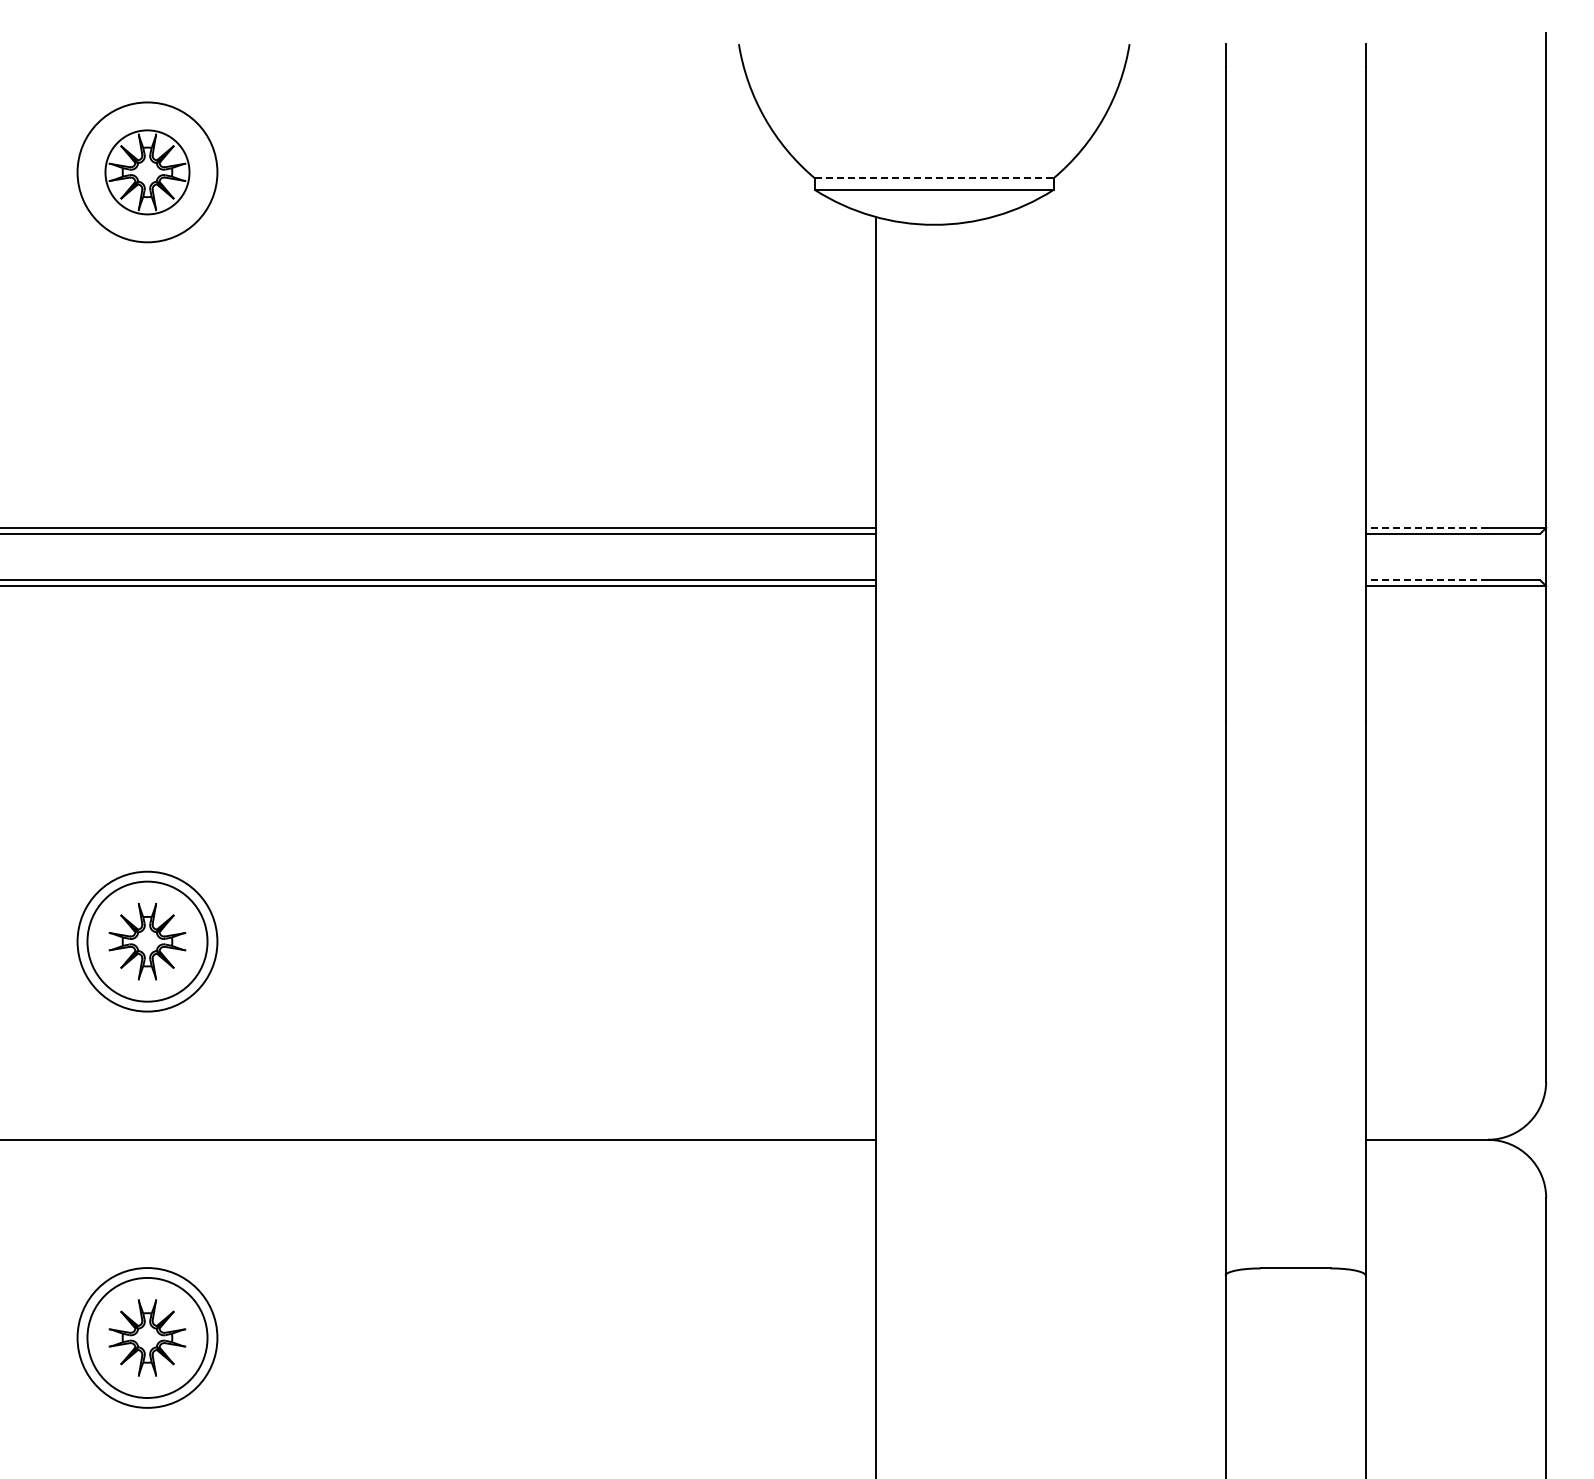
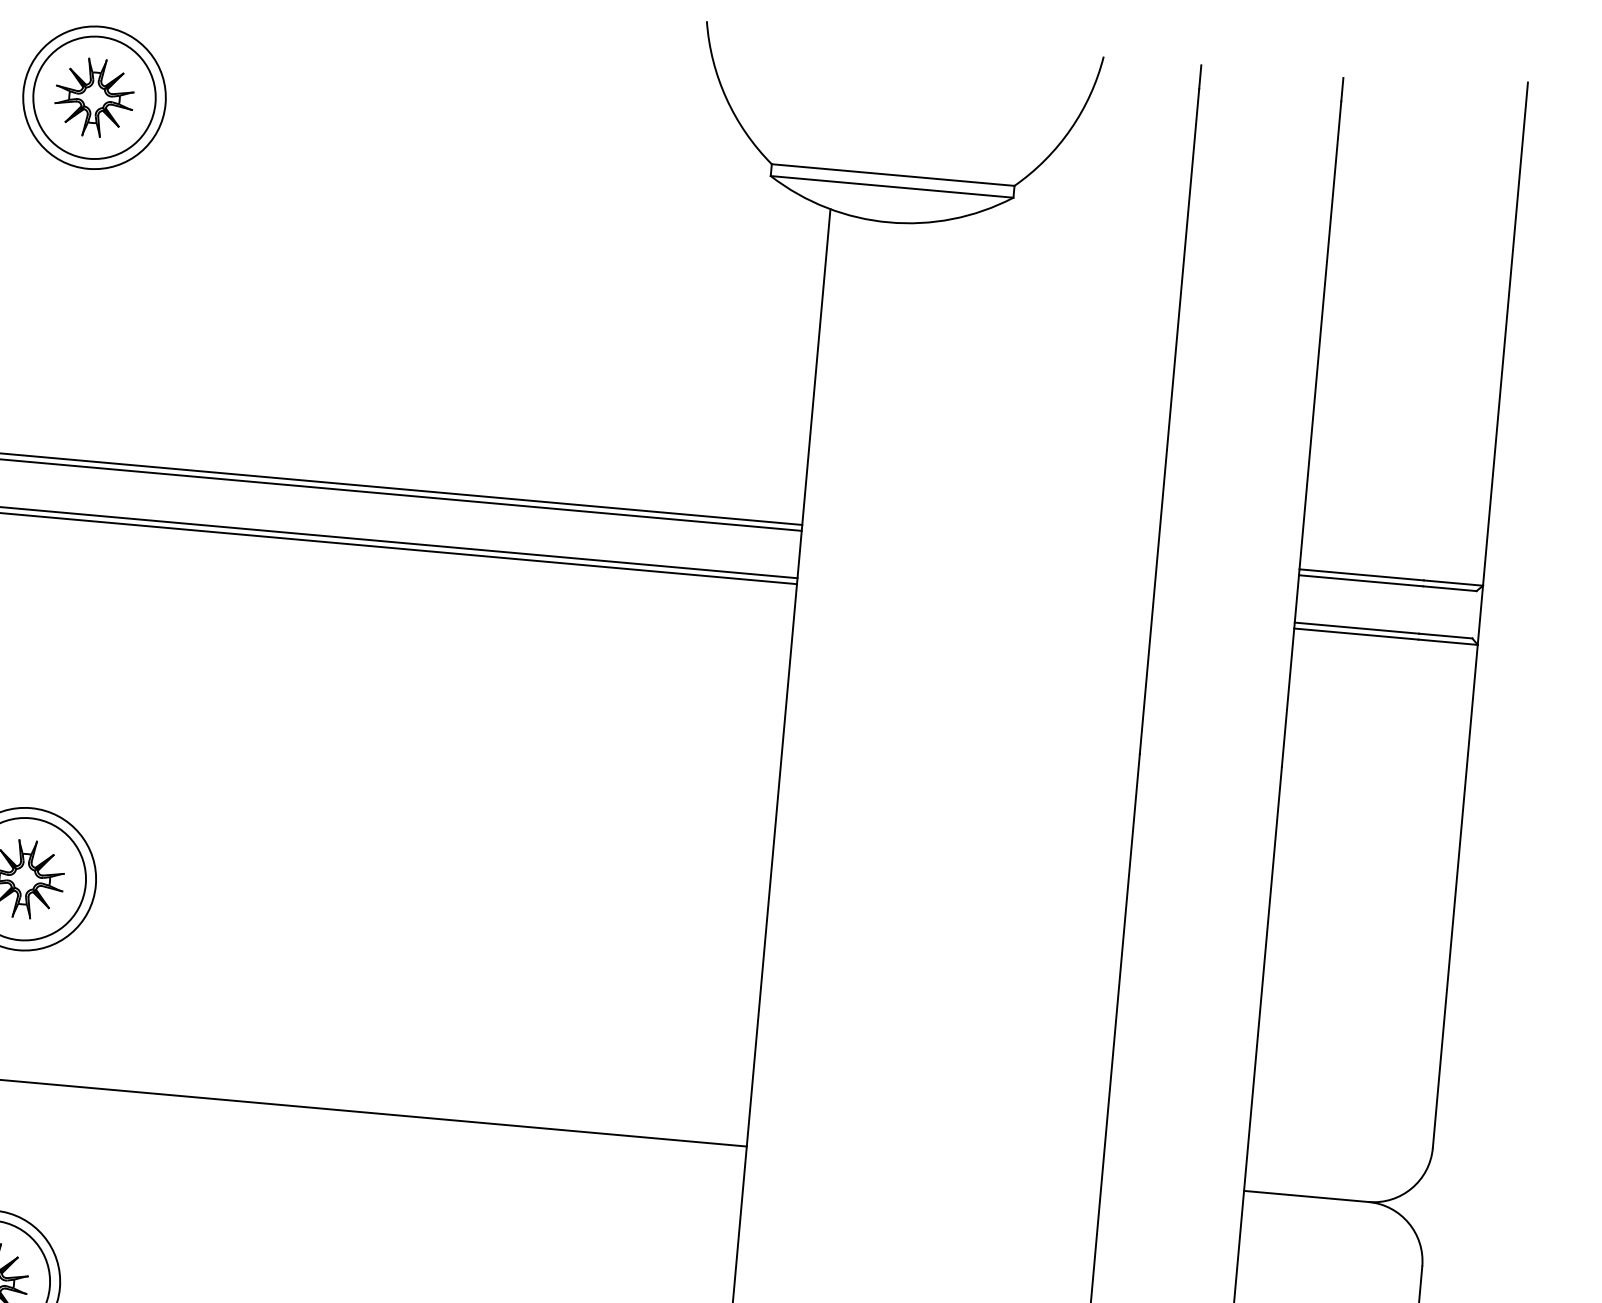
circle: (147, 172) -> (94, 97), size x1.43
line: (934, 178) -> (893, 175), dashed -> solid
line: (1426, 527) -> (1361, 574), dashed -> solid
line: (1426, 580) -> (1356, 628), dashed -> solid

